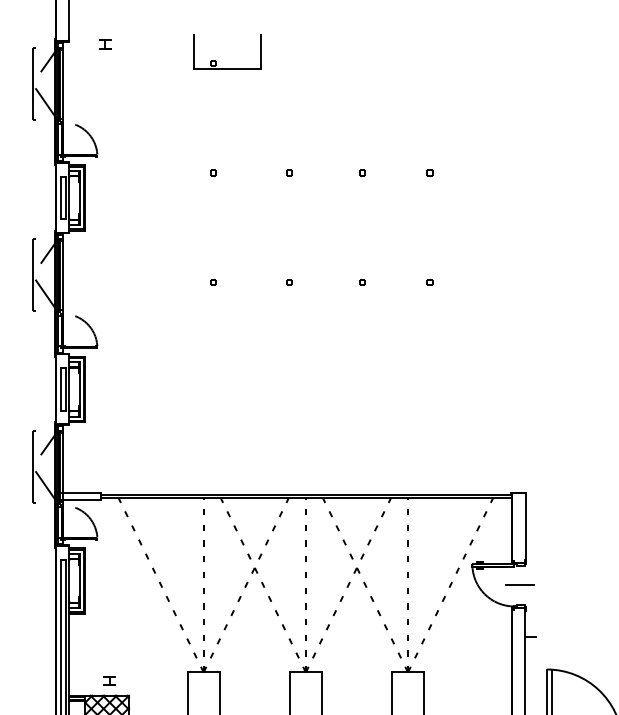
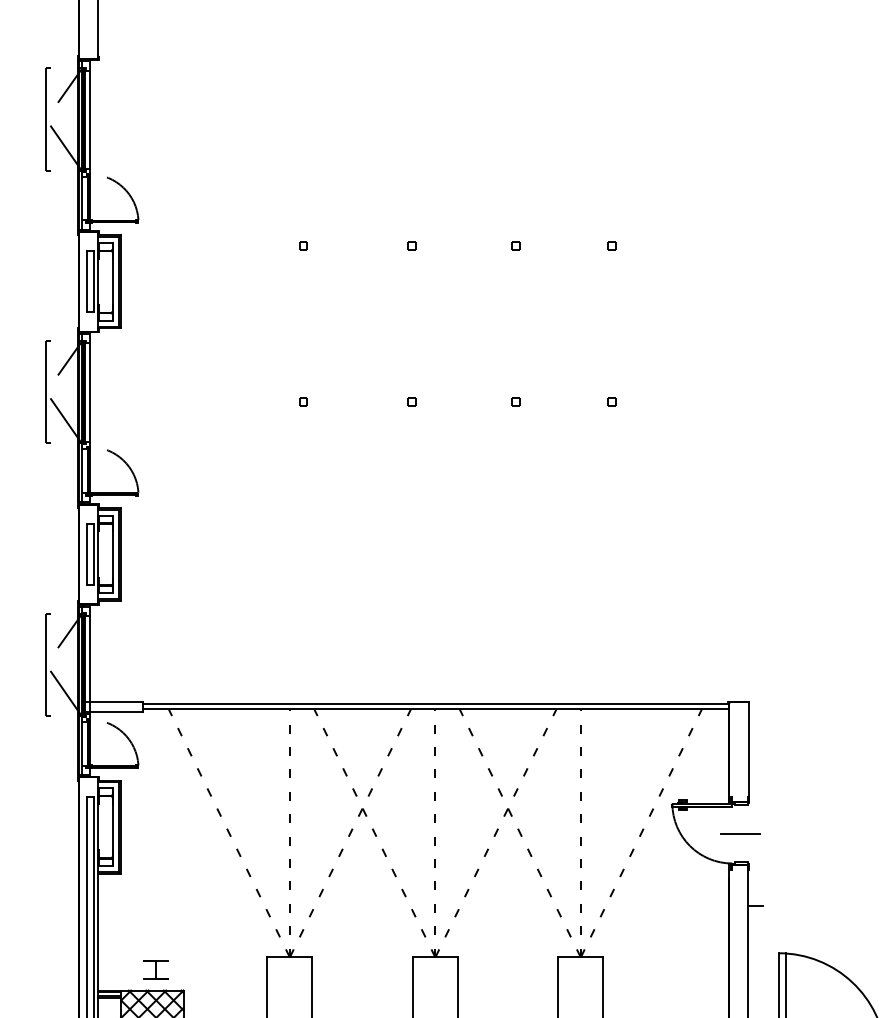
part: (105, 44) -> (150, 63), removed
part: (216, 61) -> (308, 87), removed
part: (109, 680) -> (155, 968), size x1.6

